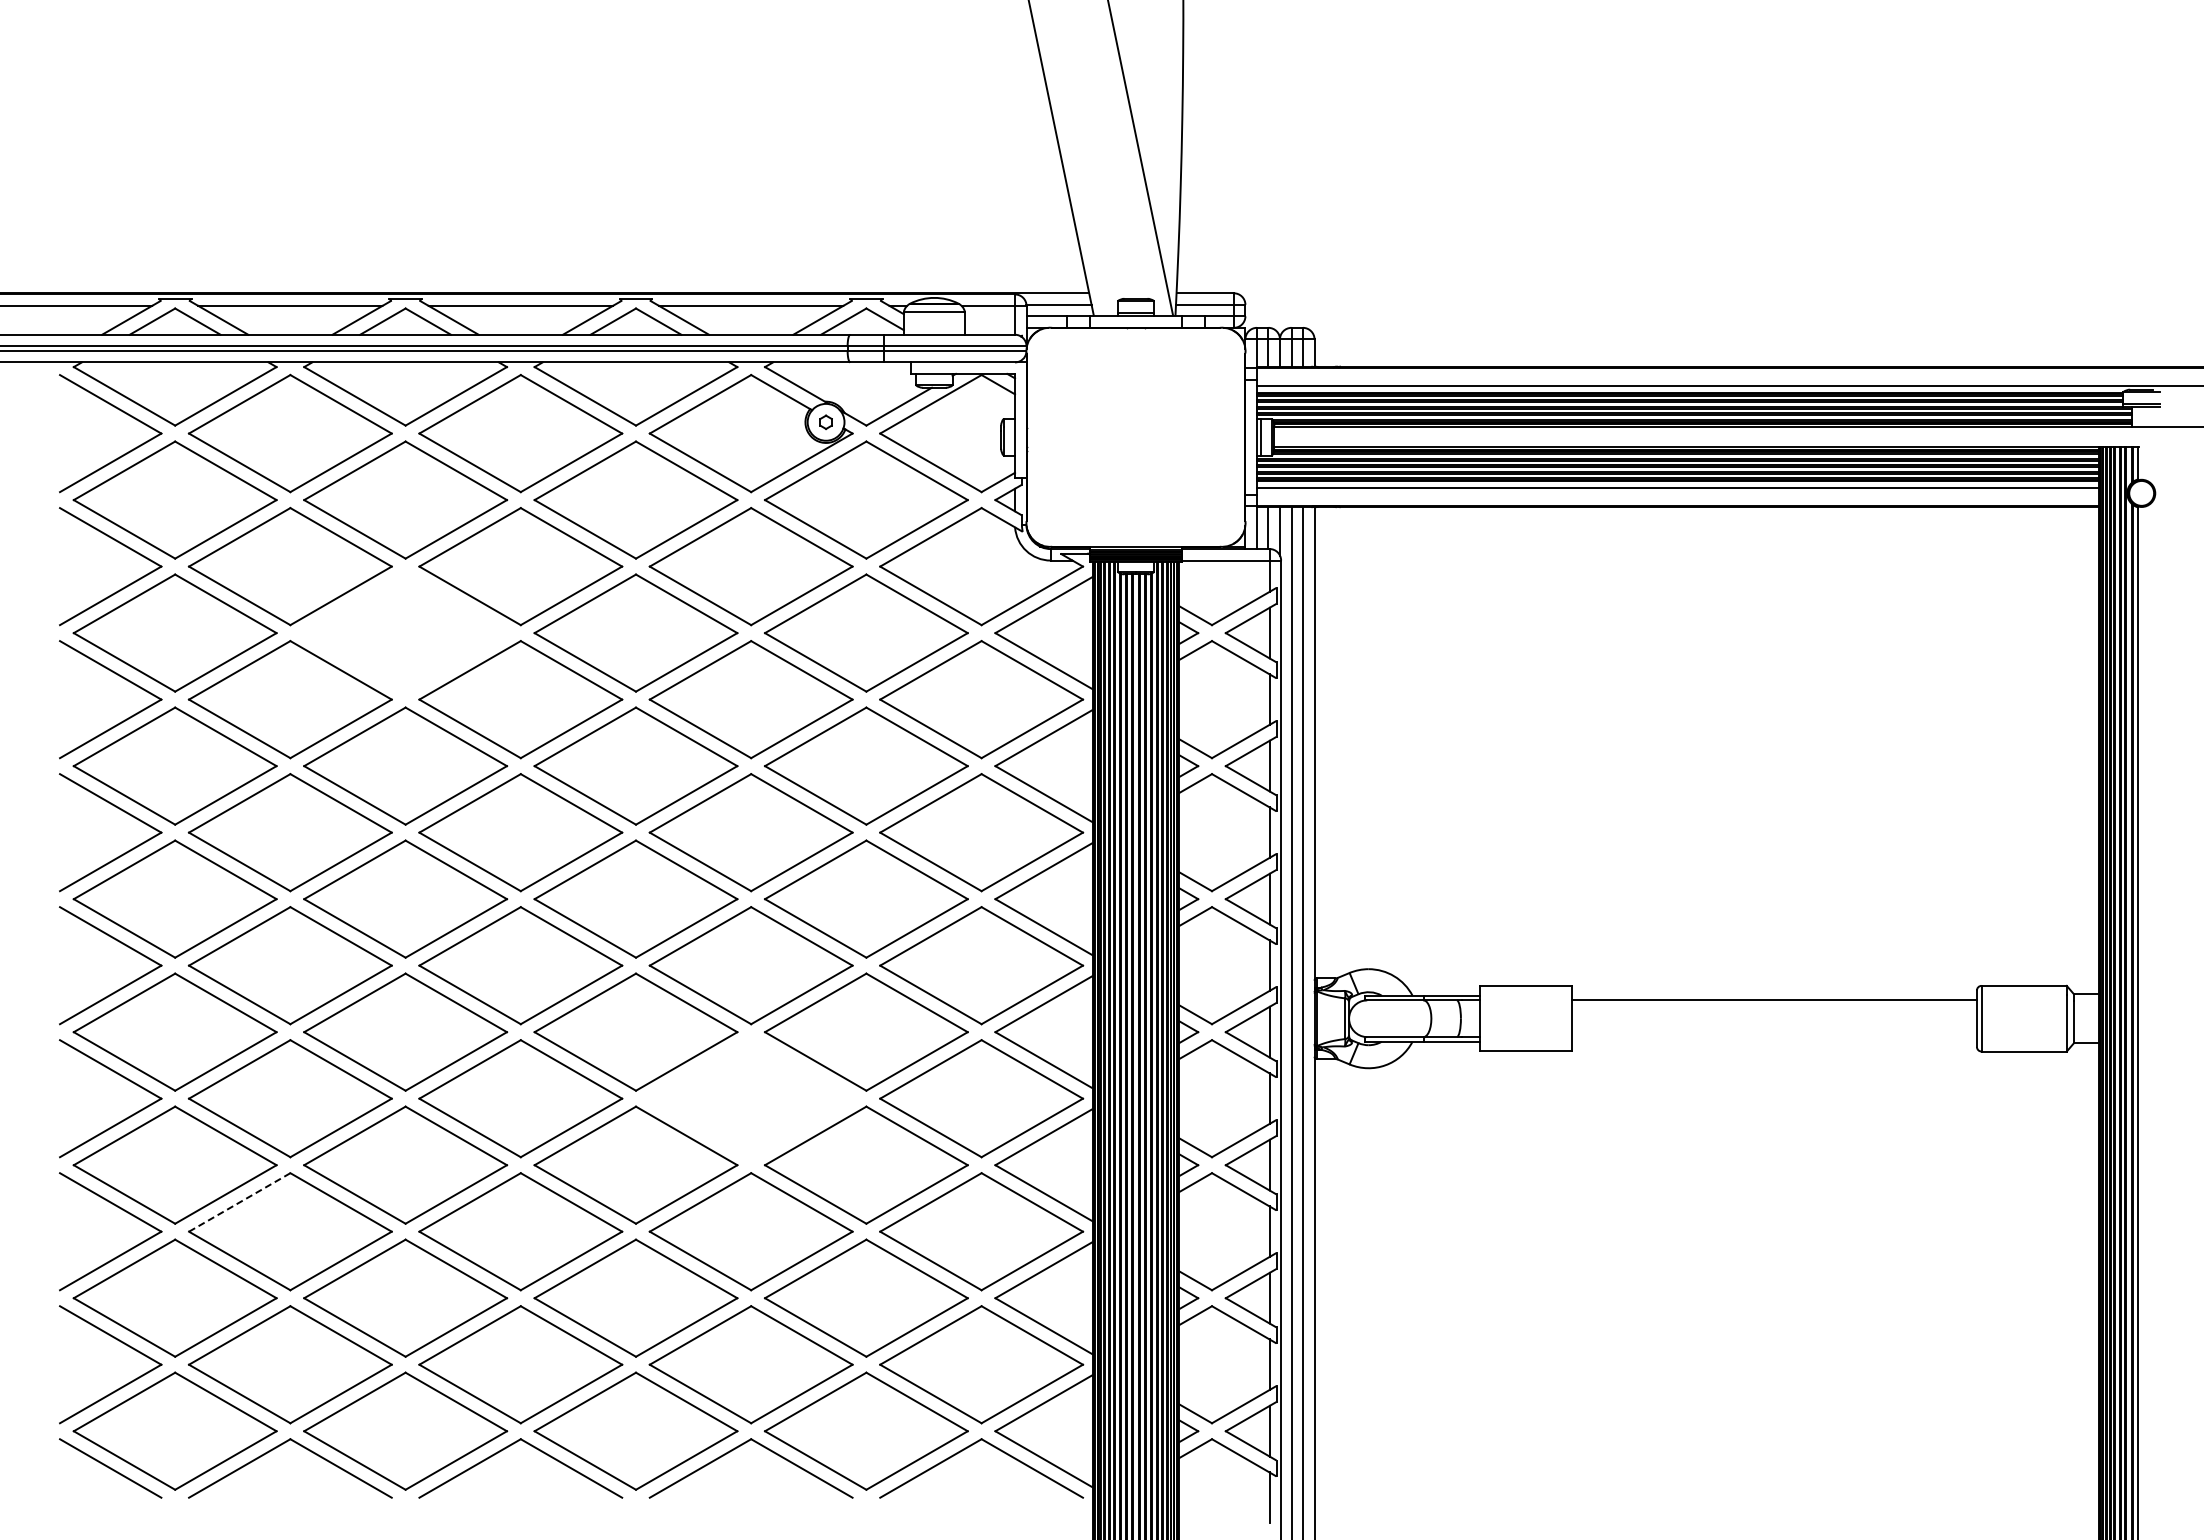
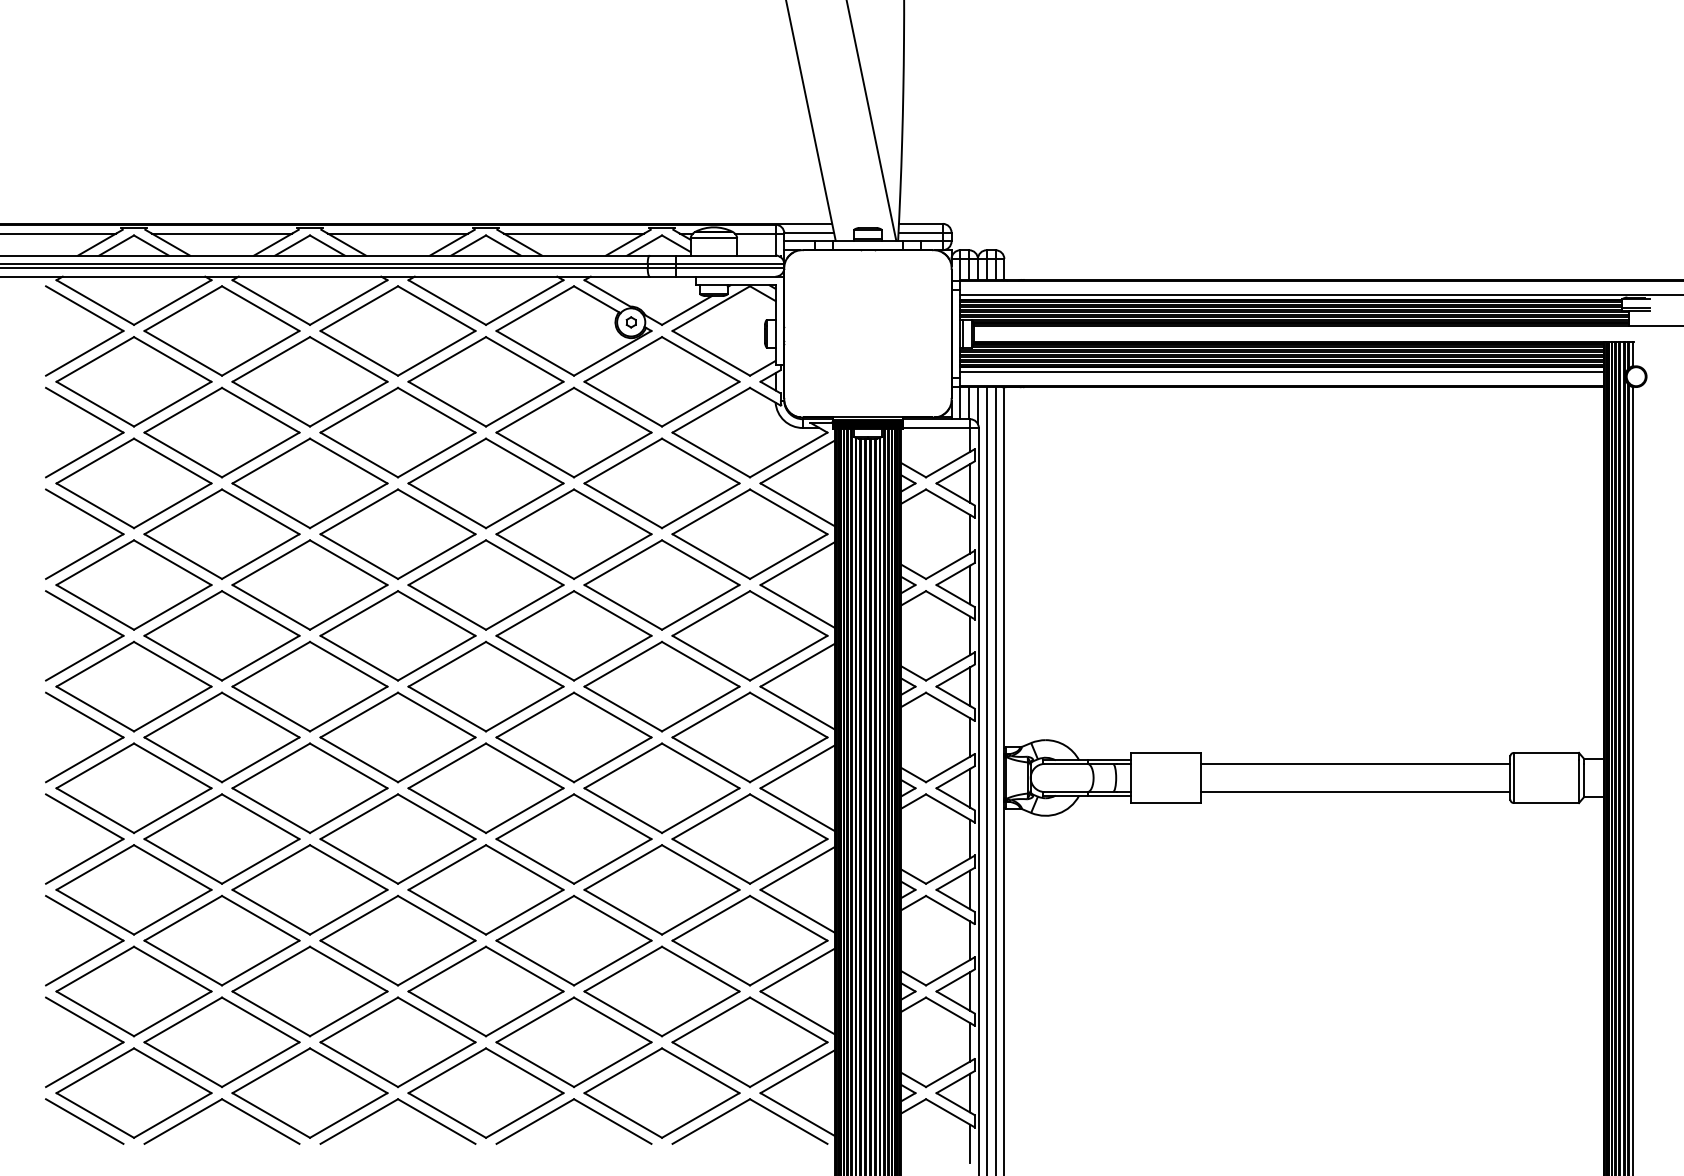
part: (405, 632) -> (309, 482), added
line: (1773, 1037) -> (1354, 792), added
part: (750, 1098) -> (573, 838), added
line: (239, 1202) -> (183, 918), dashed -> solid

